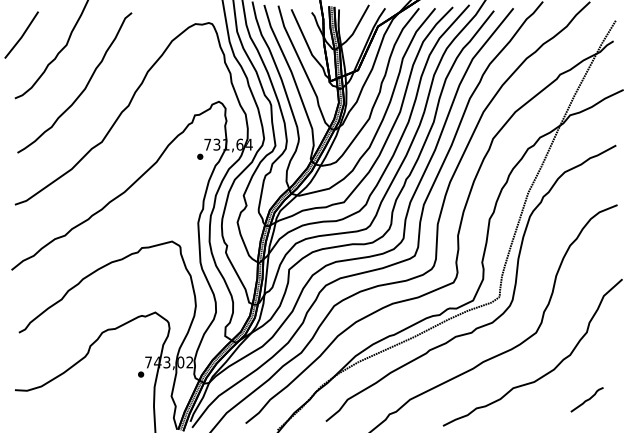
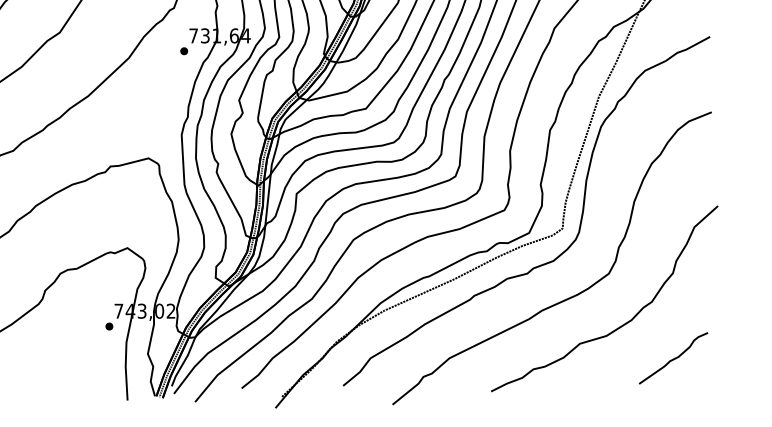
part: (586, 399) -> (672, 358), size x1.67

